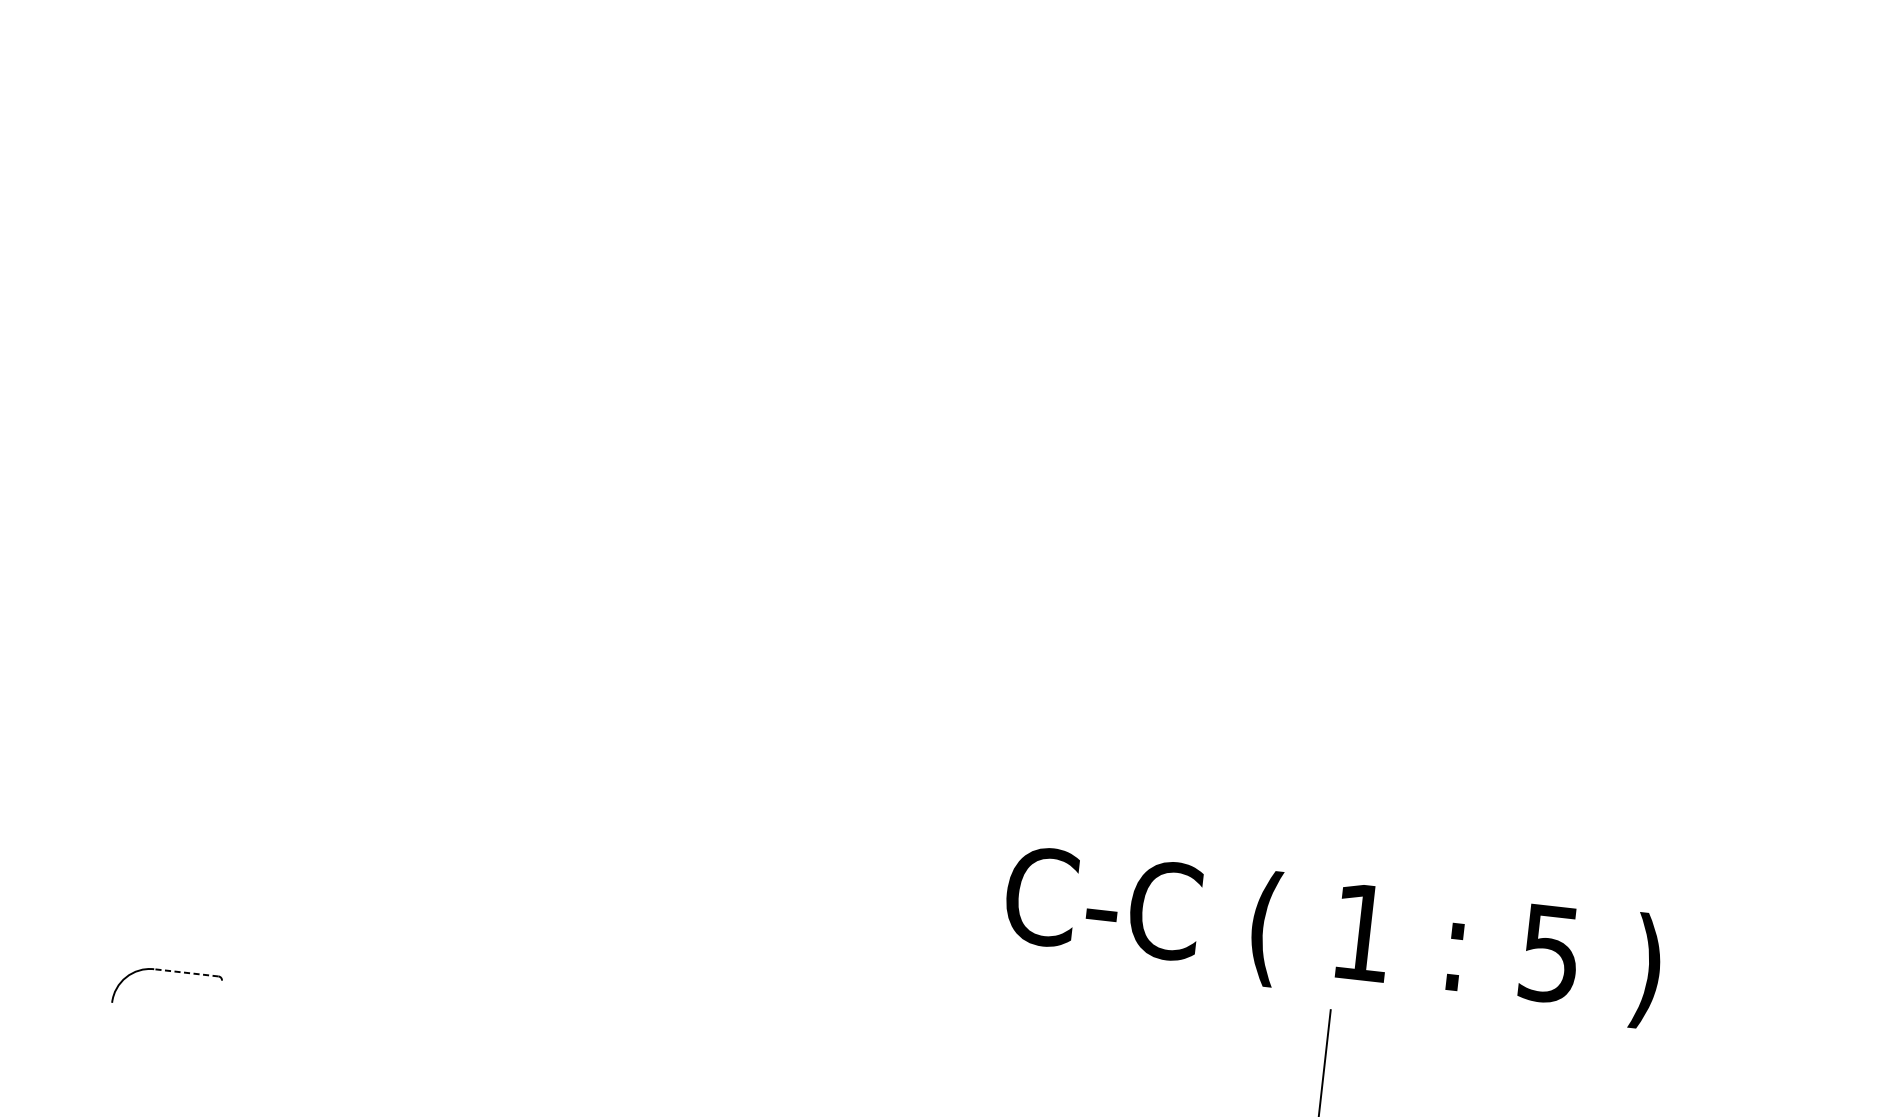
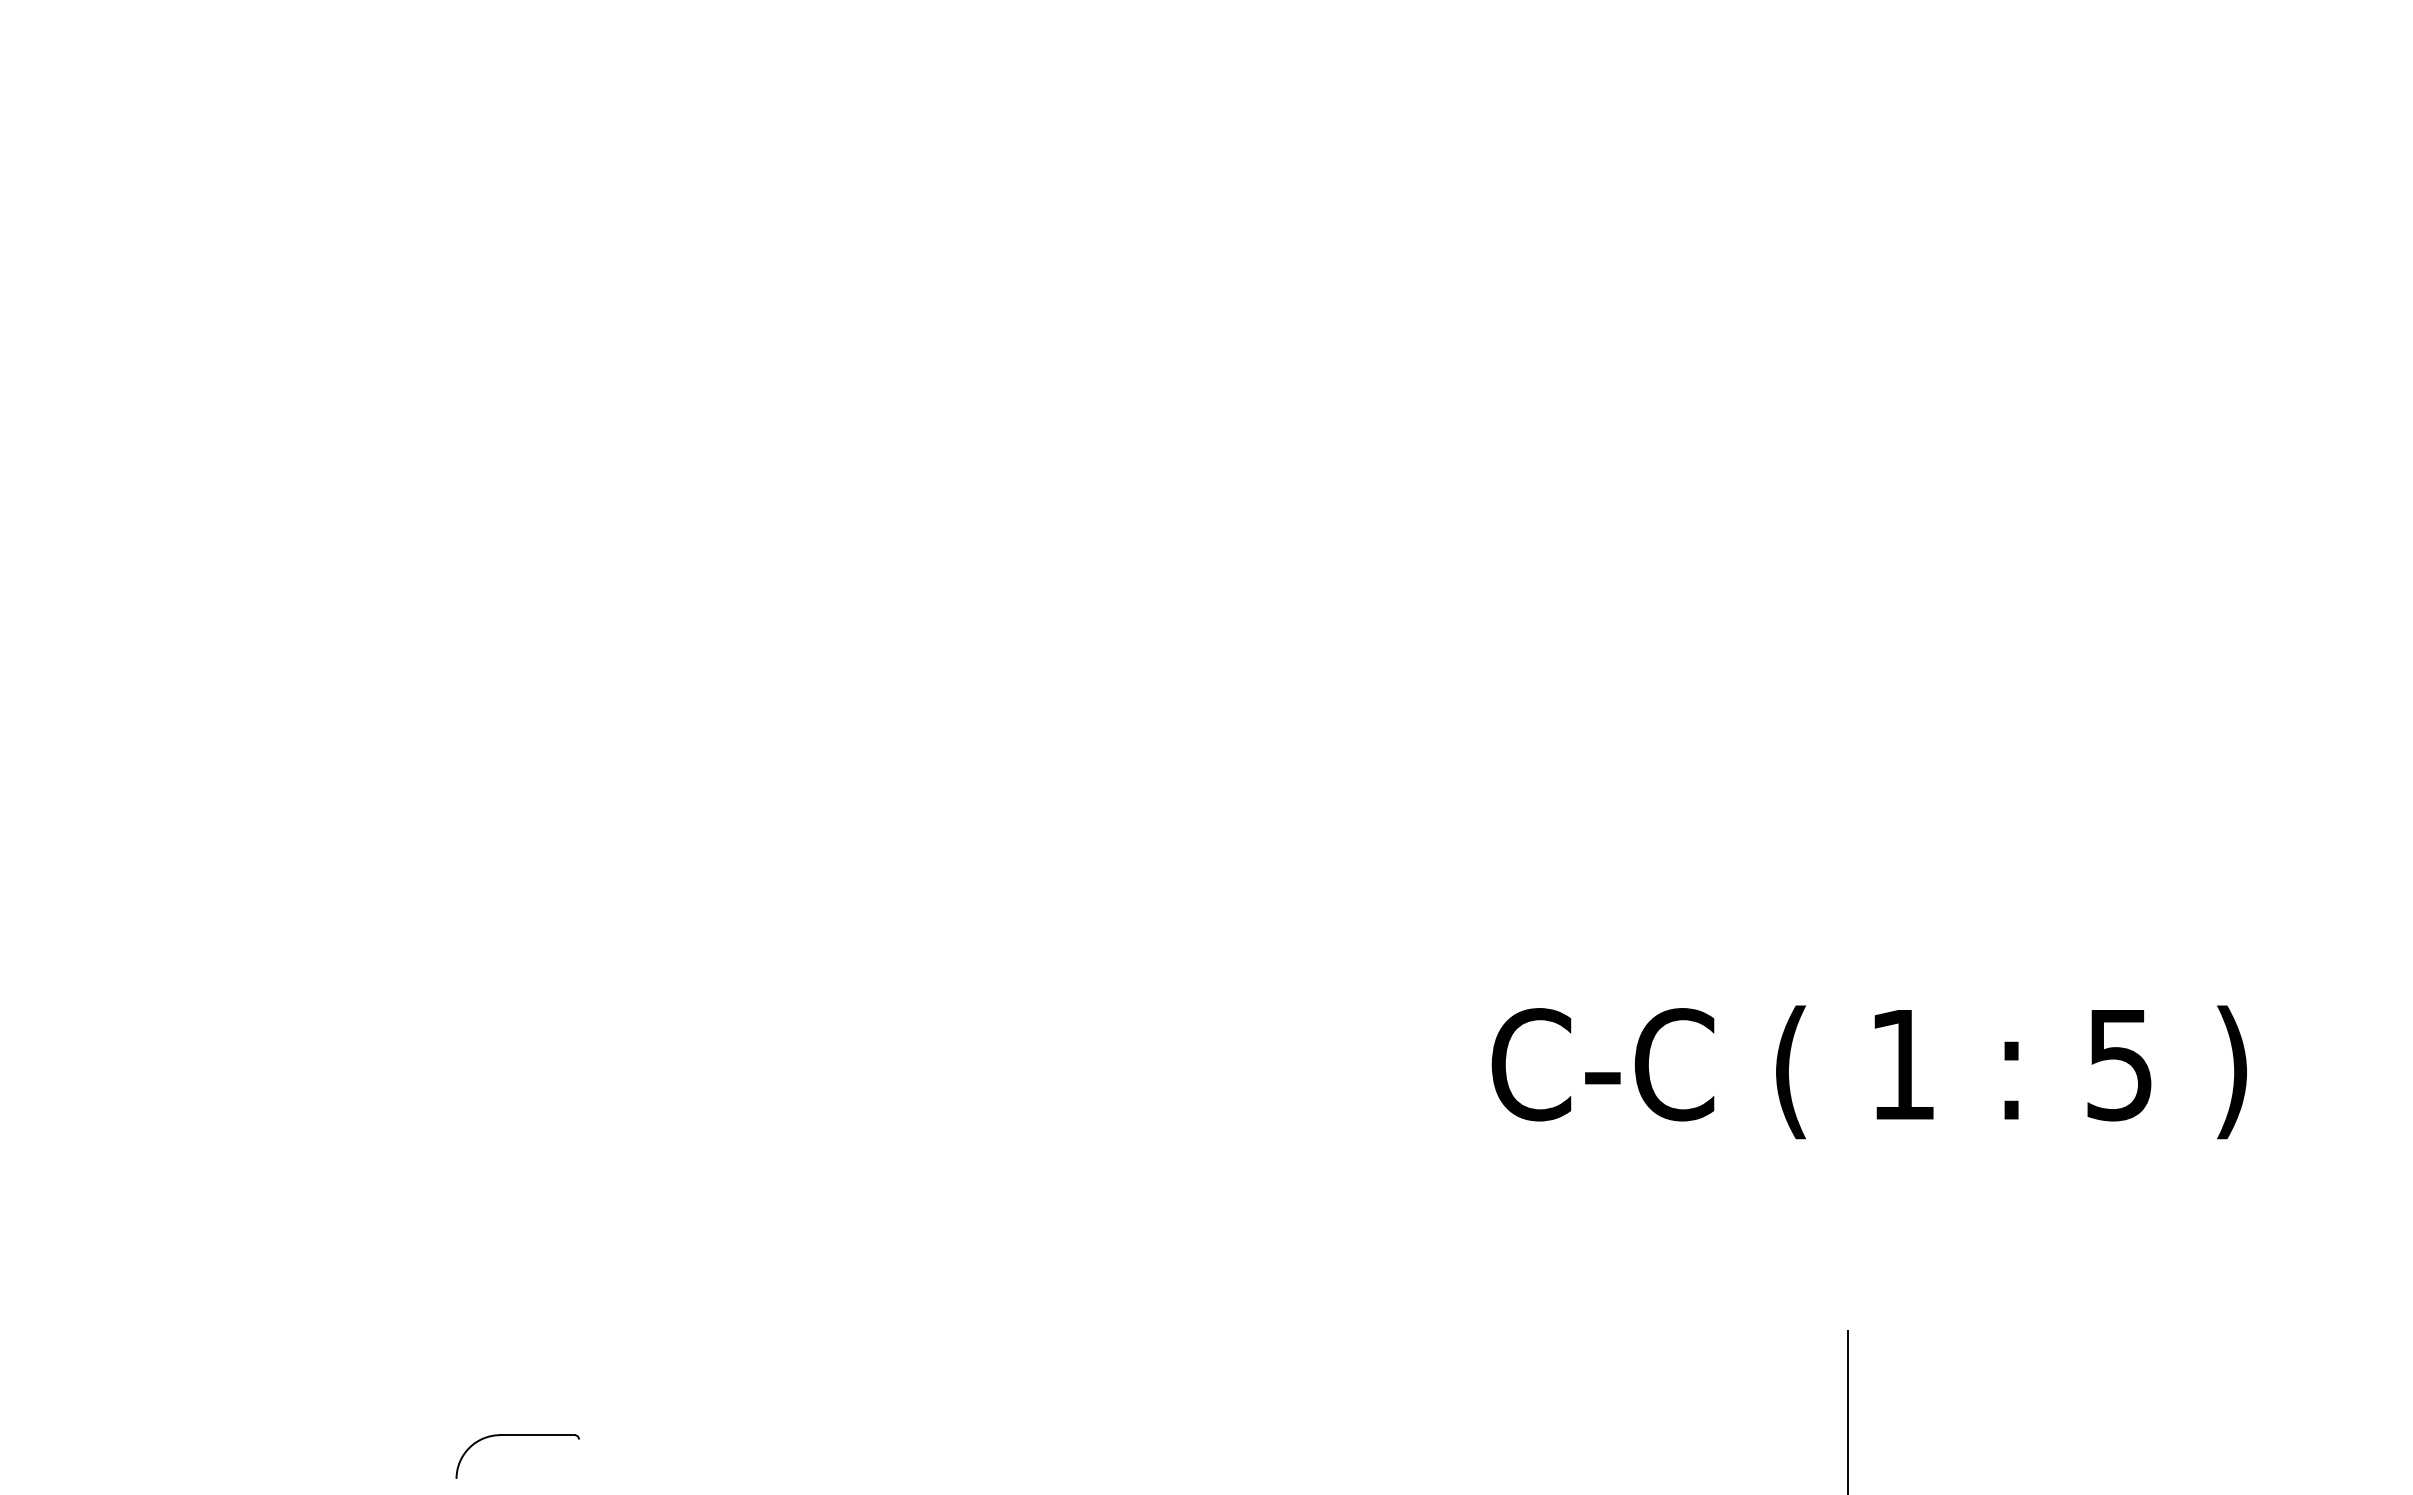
text: (1332, 936) -> (1868, 1072), moved
line: (185, 973) -> (536, 1435), dashed -> solid

